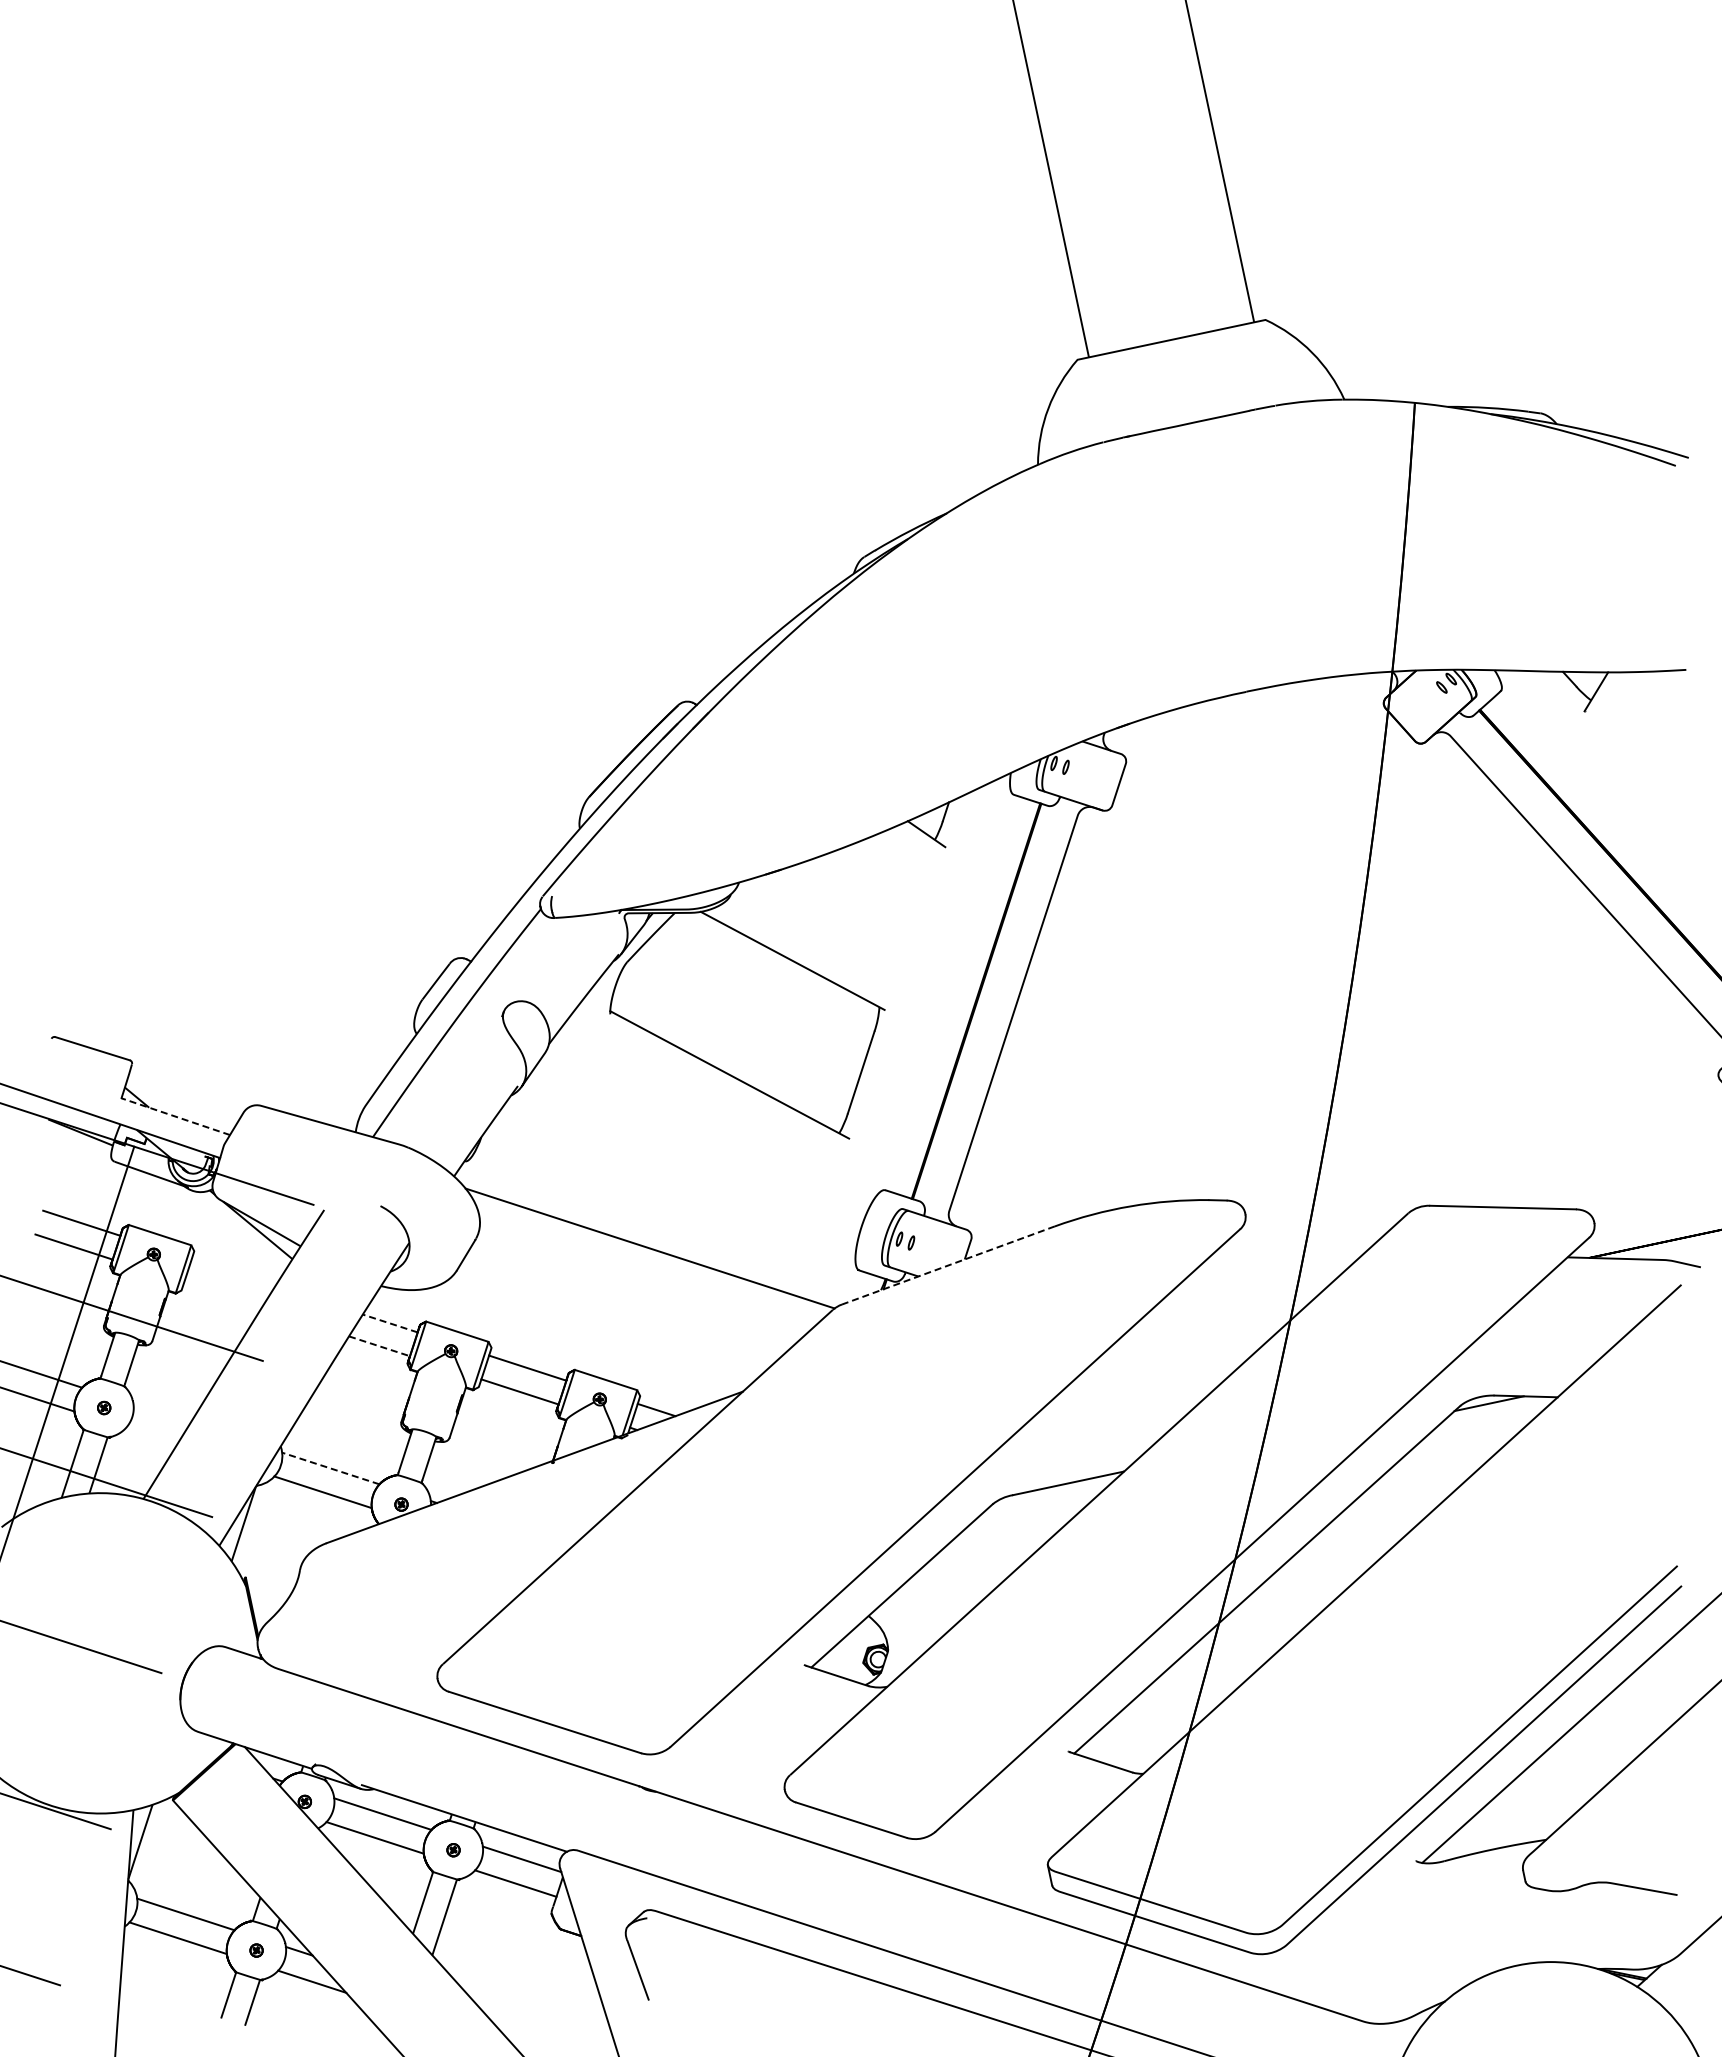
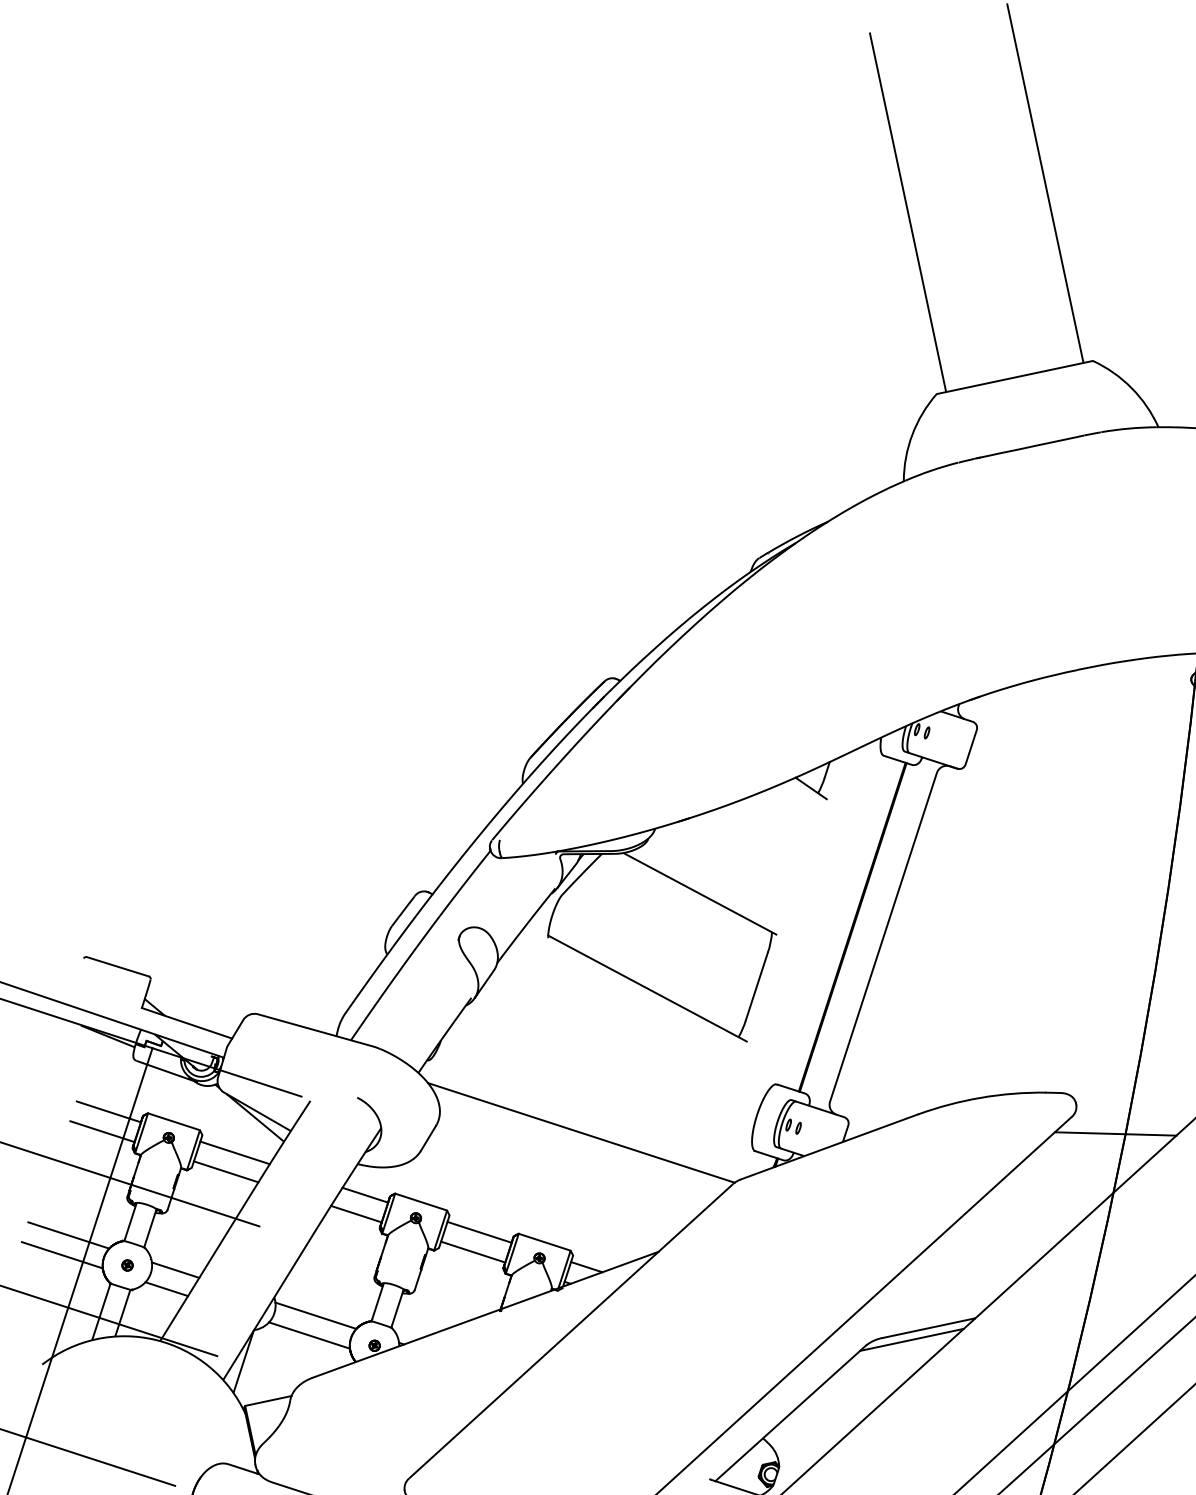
line: (175, 1116) -> (186, 1023), dashed -> solid
line: (1292, 1249) -> (1115, 1133), added
line: (947, 1265) -> (828, 1147), dashed -> solid
line: (233, 1272) -> (235, 1152), added
line: (222, 1295) -> (225, 1171), added
line: (390, 1323) -> (365, 1195), dashed -> solid
line: (379, 1346) -> (356, 1214), dashed -> solid
line: (161, 1413) -> (175, 1270), added
line: (151, 1436) -> (166, 1289), added
line: (330, 1468) -> (315, 1315), dashed -> solid
line: (1047, 1497) -> (911, 1339), added
line: (273, 1570) -> (268, 1400), added

